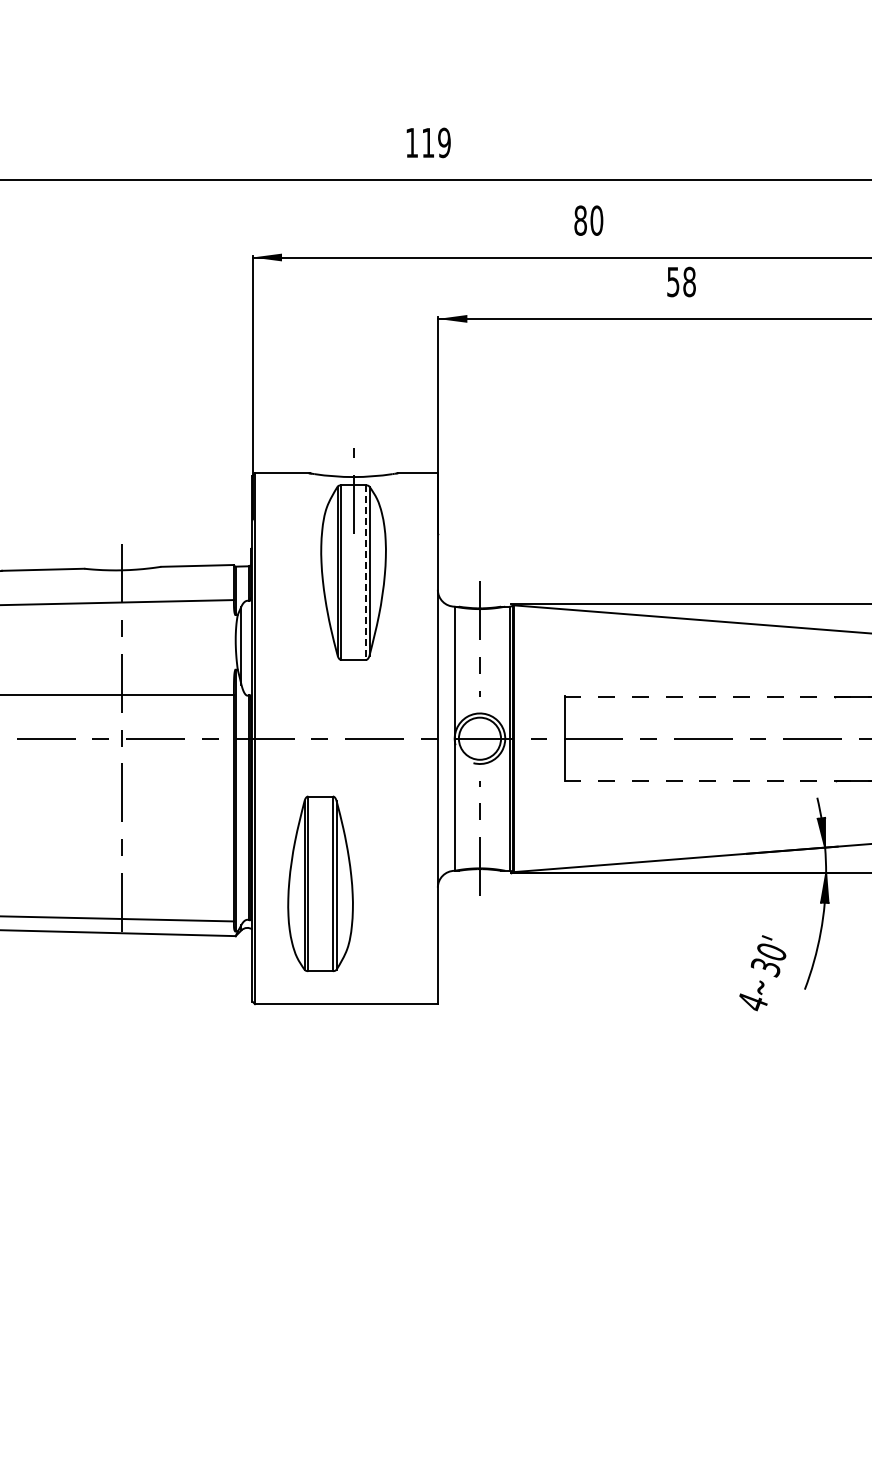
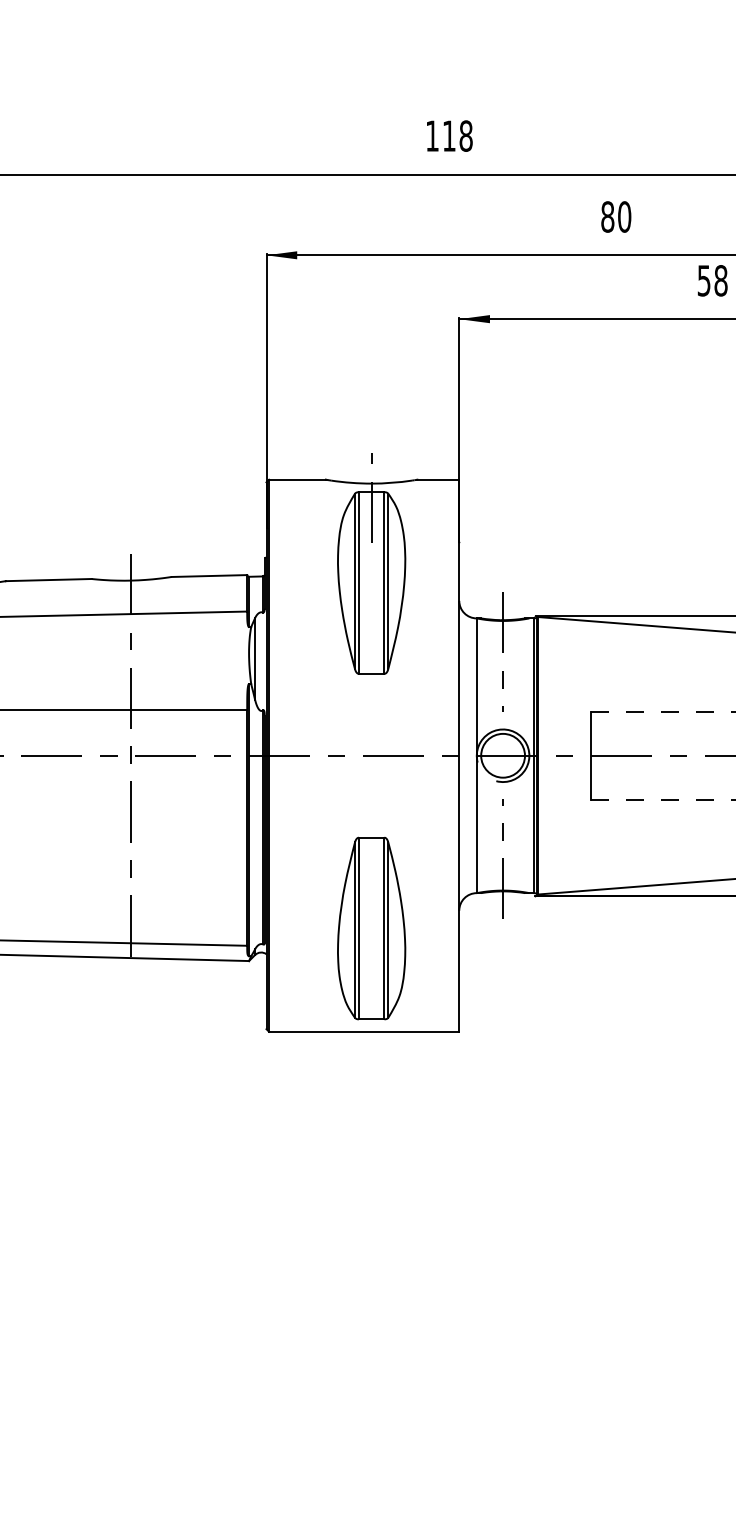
text: (444, 142) -> (466, 135), 119 -> 118
line: (365, 573) -> (384, 583), dashed -> solid
part: (320, 883) -> (371, 928), moved

